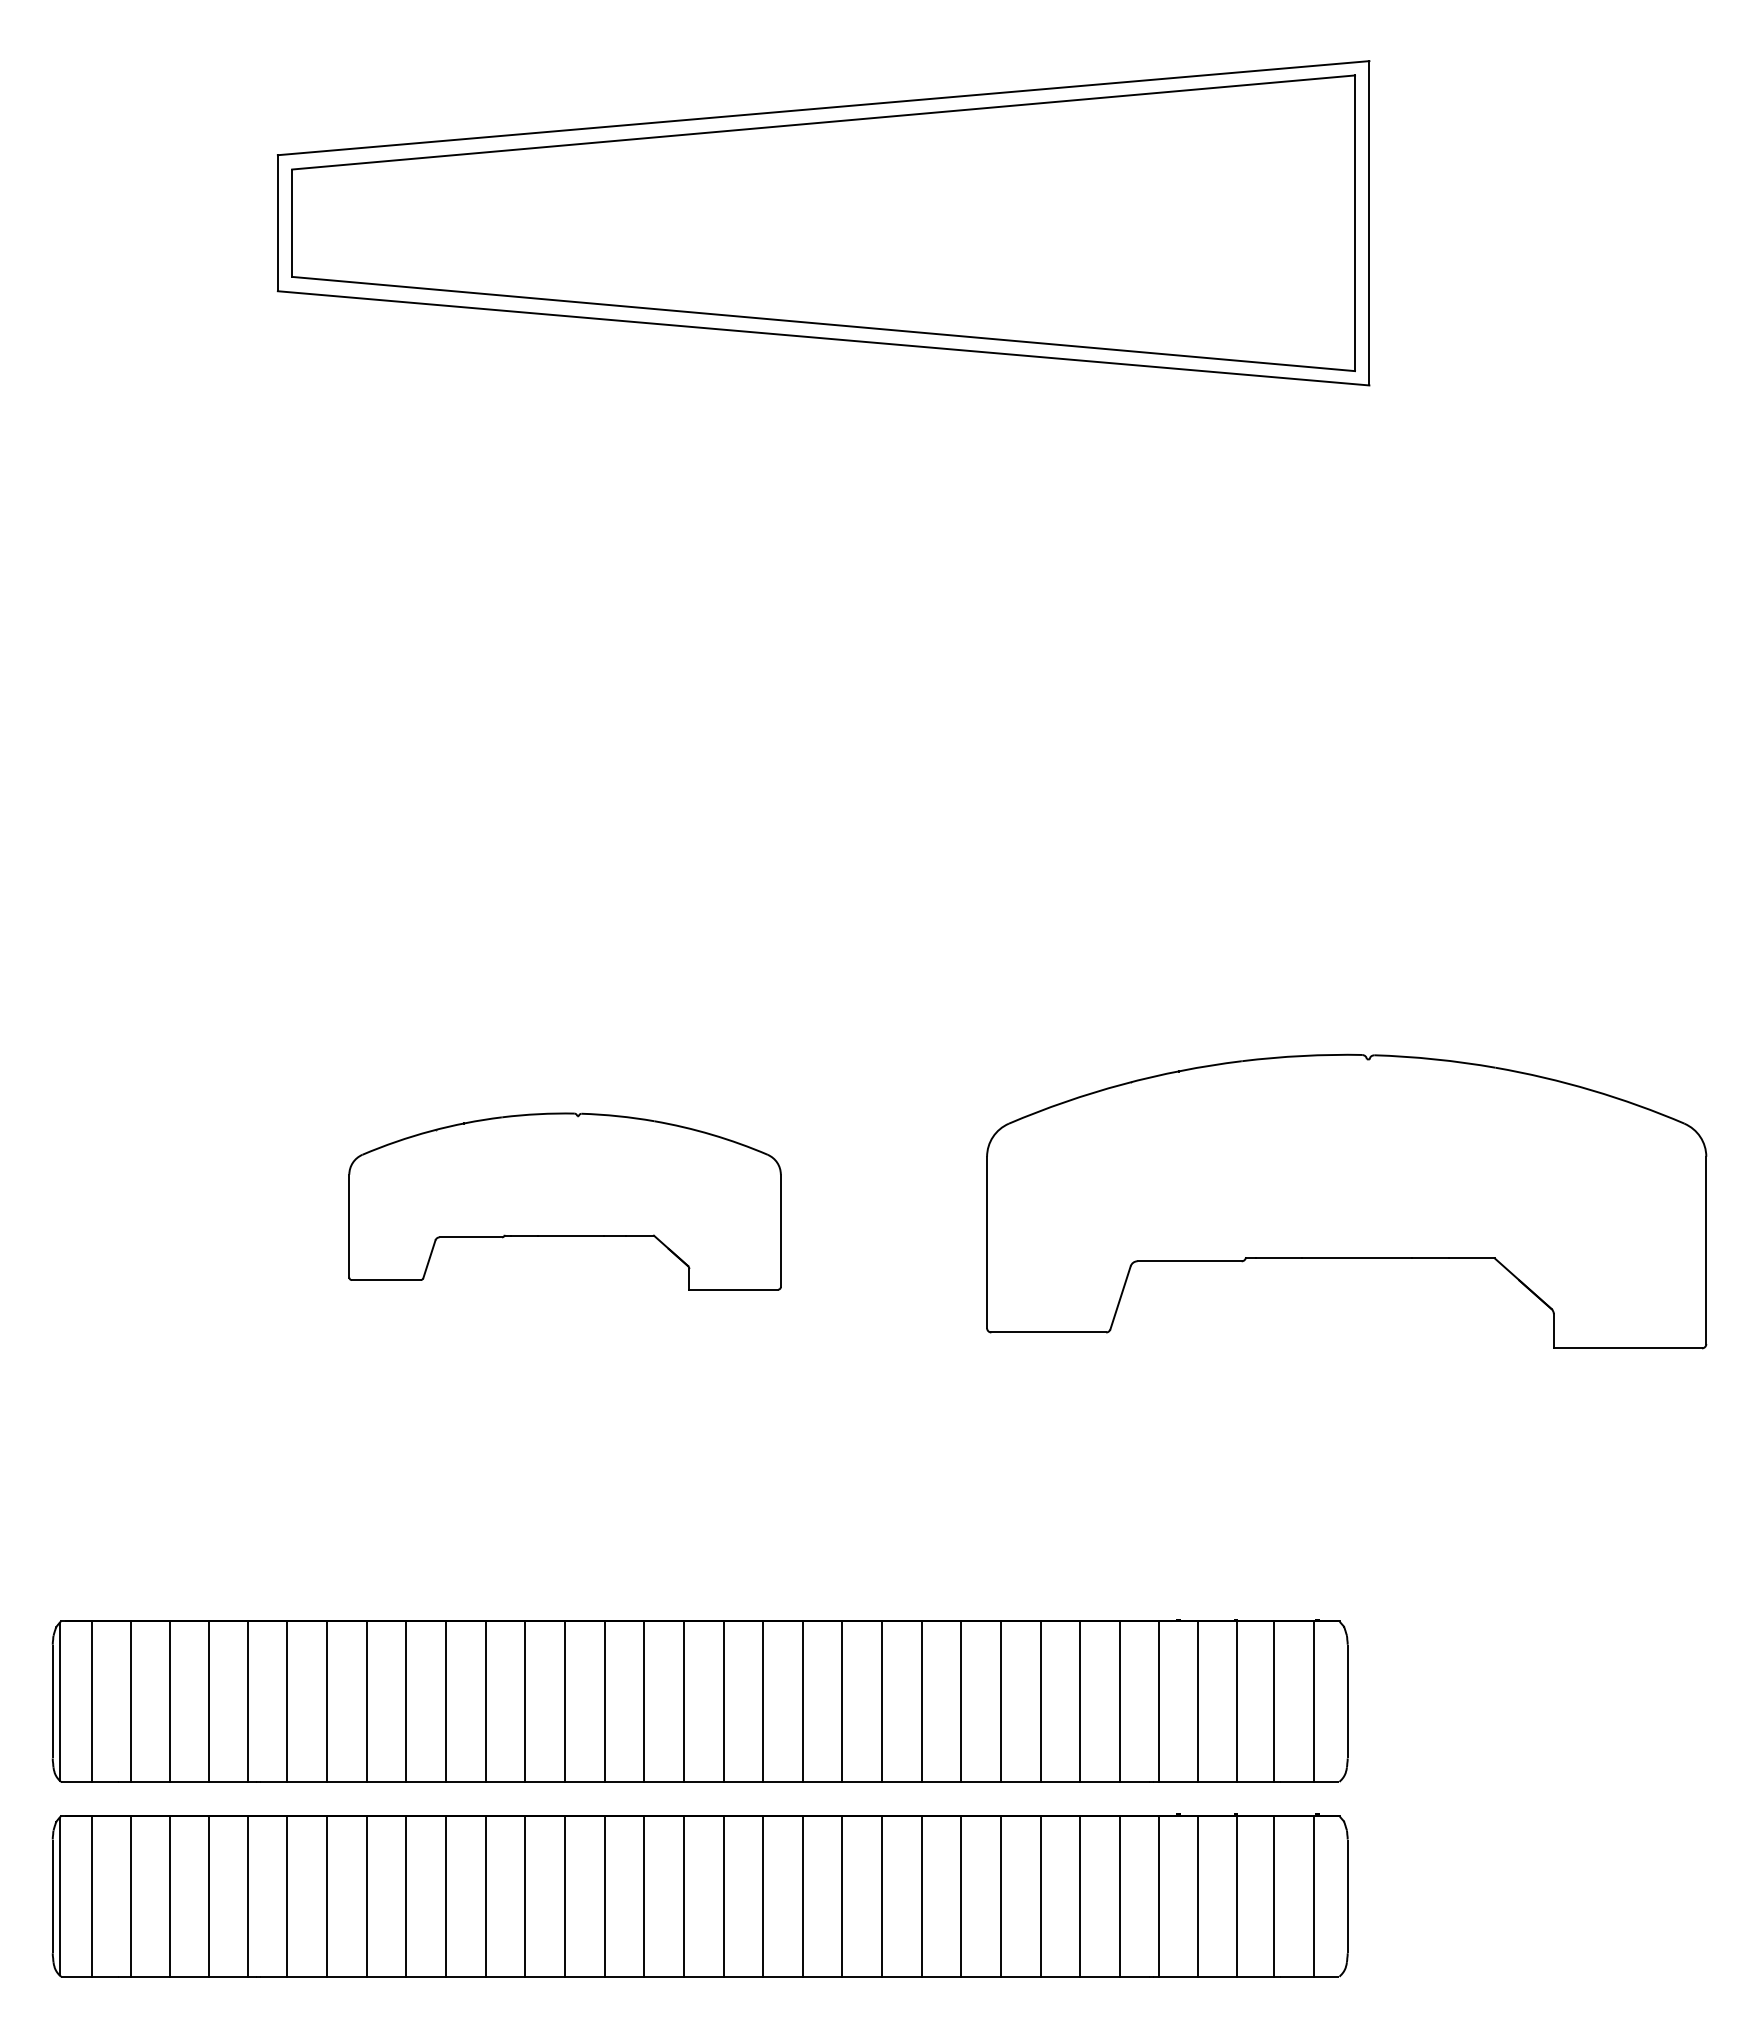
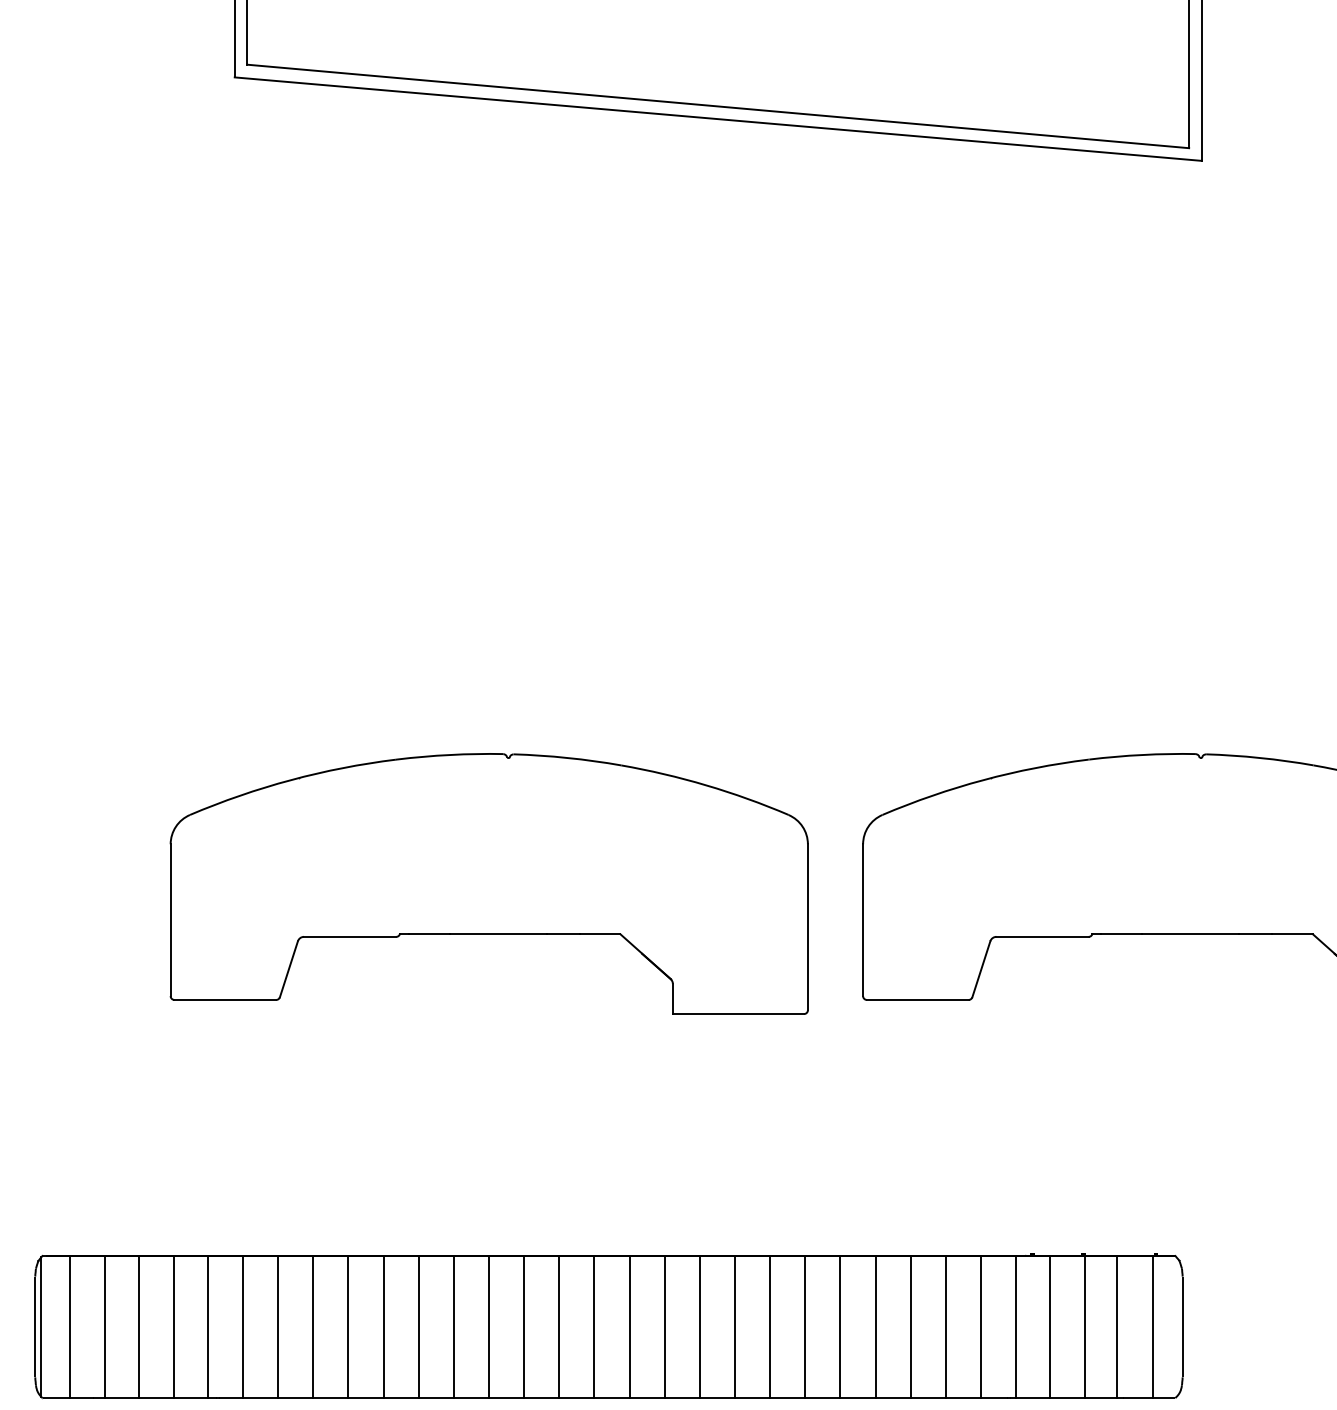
part: (564, 1201) -> (488, 883), size x1.67

